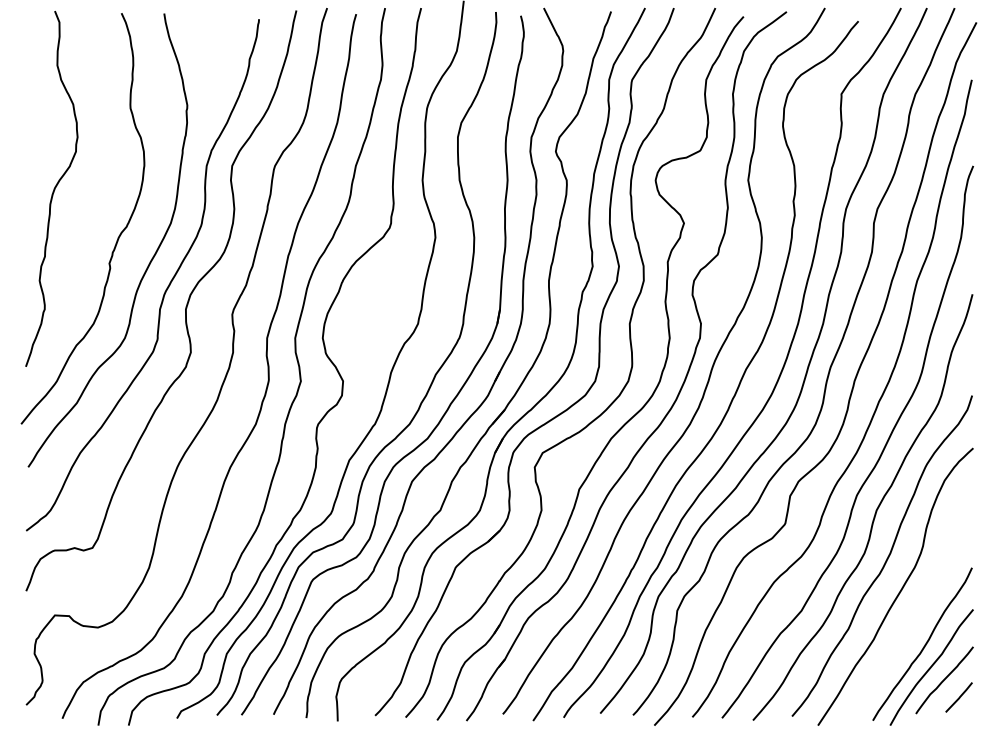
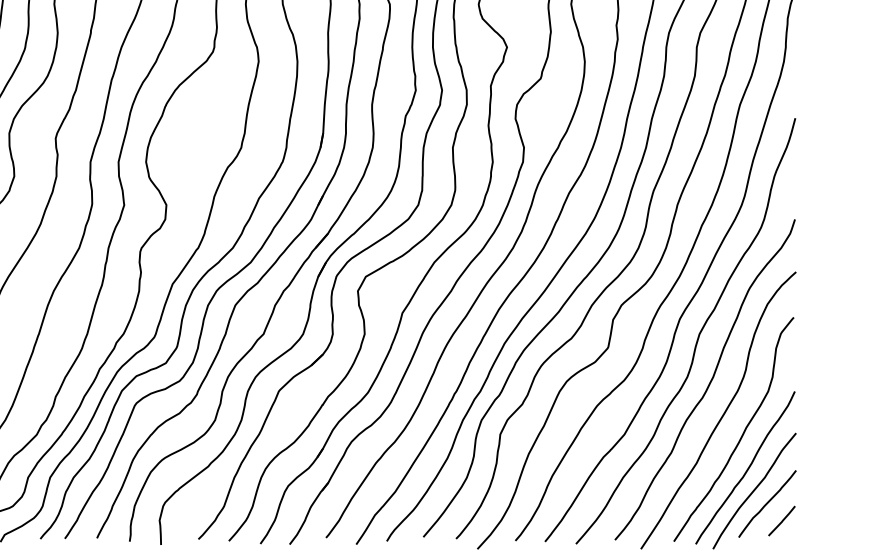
curve: (919, 609) -> (742, 433), added

